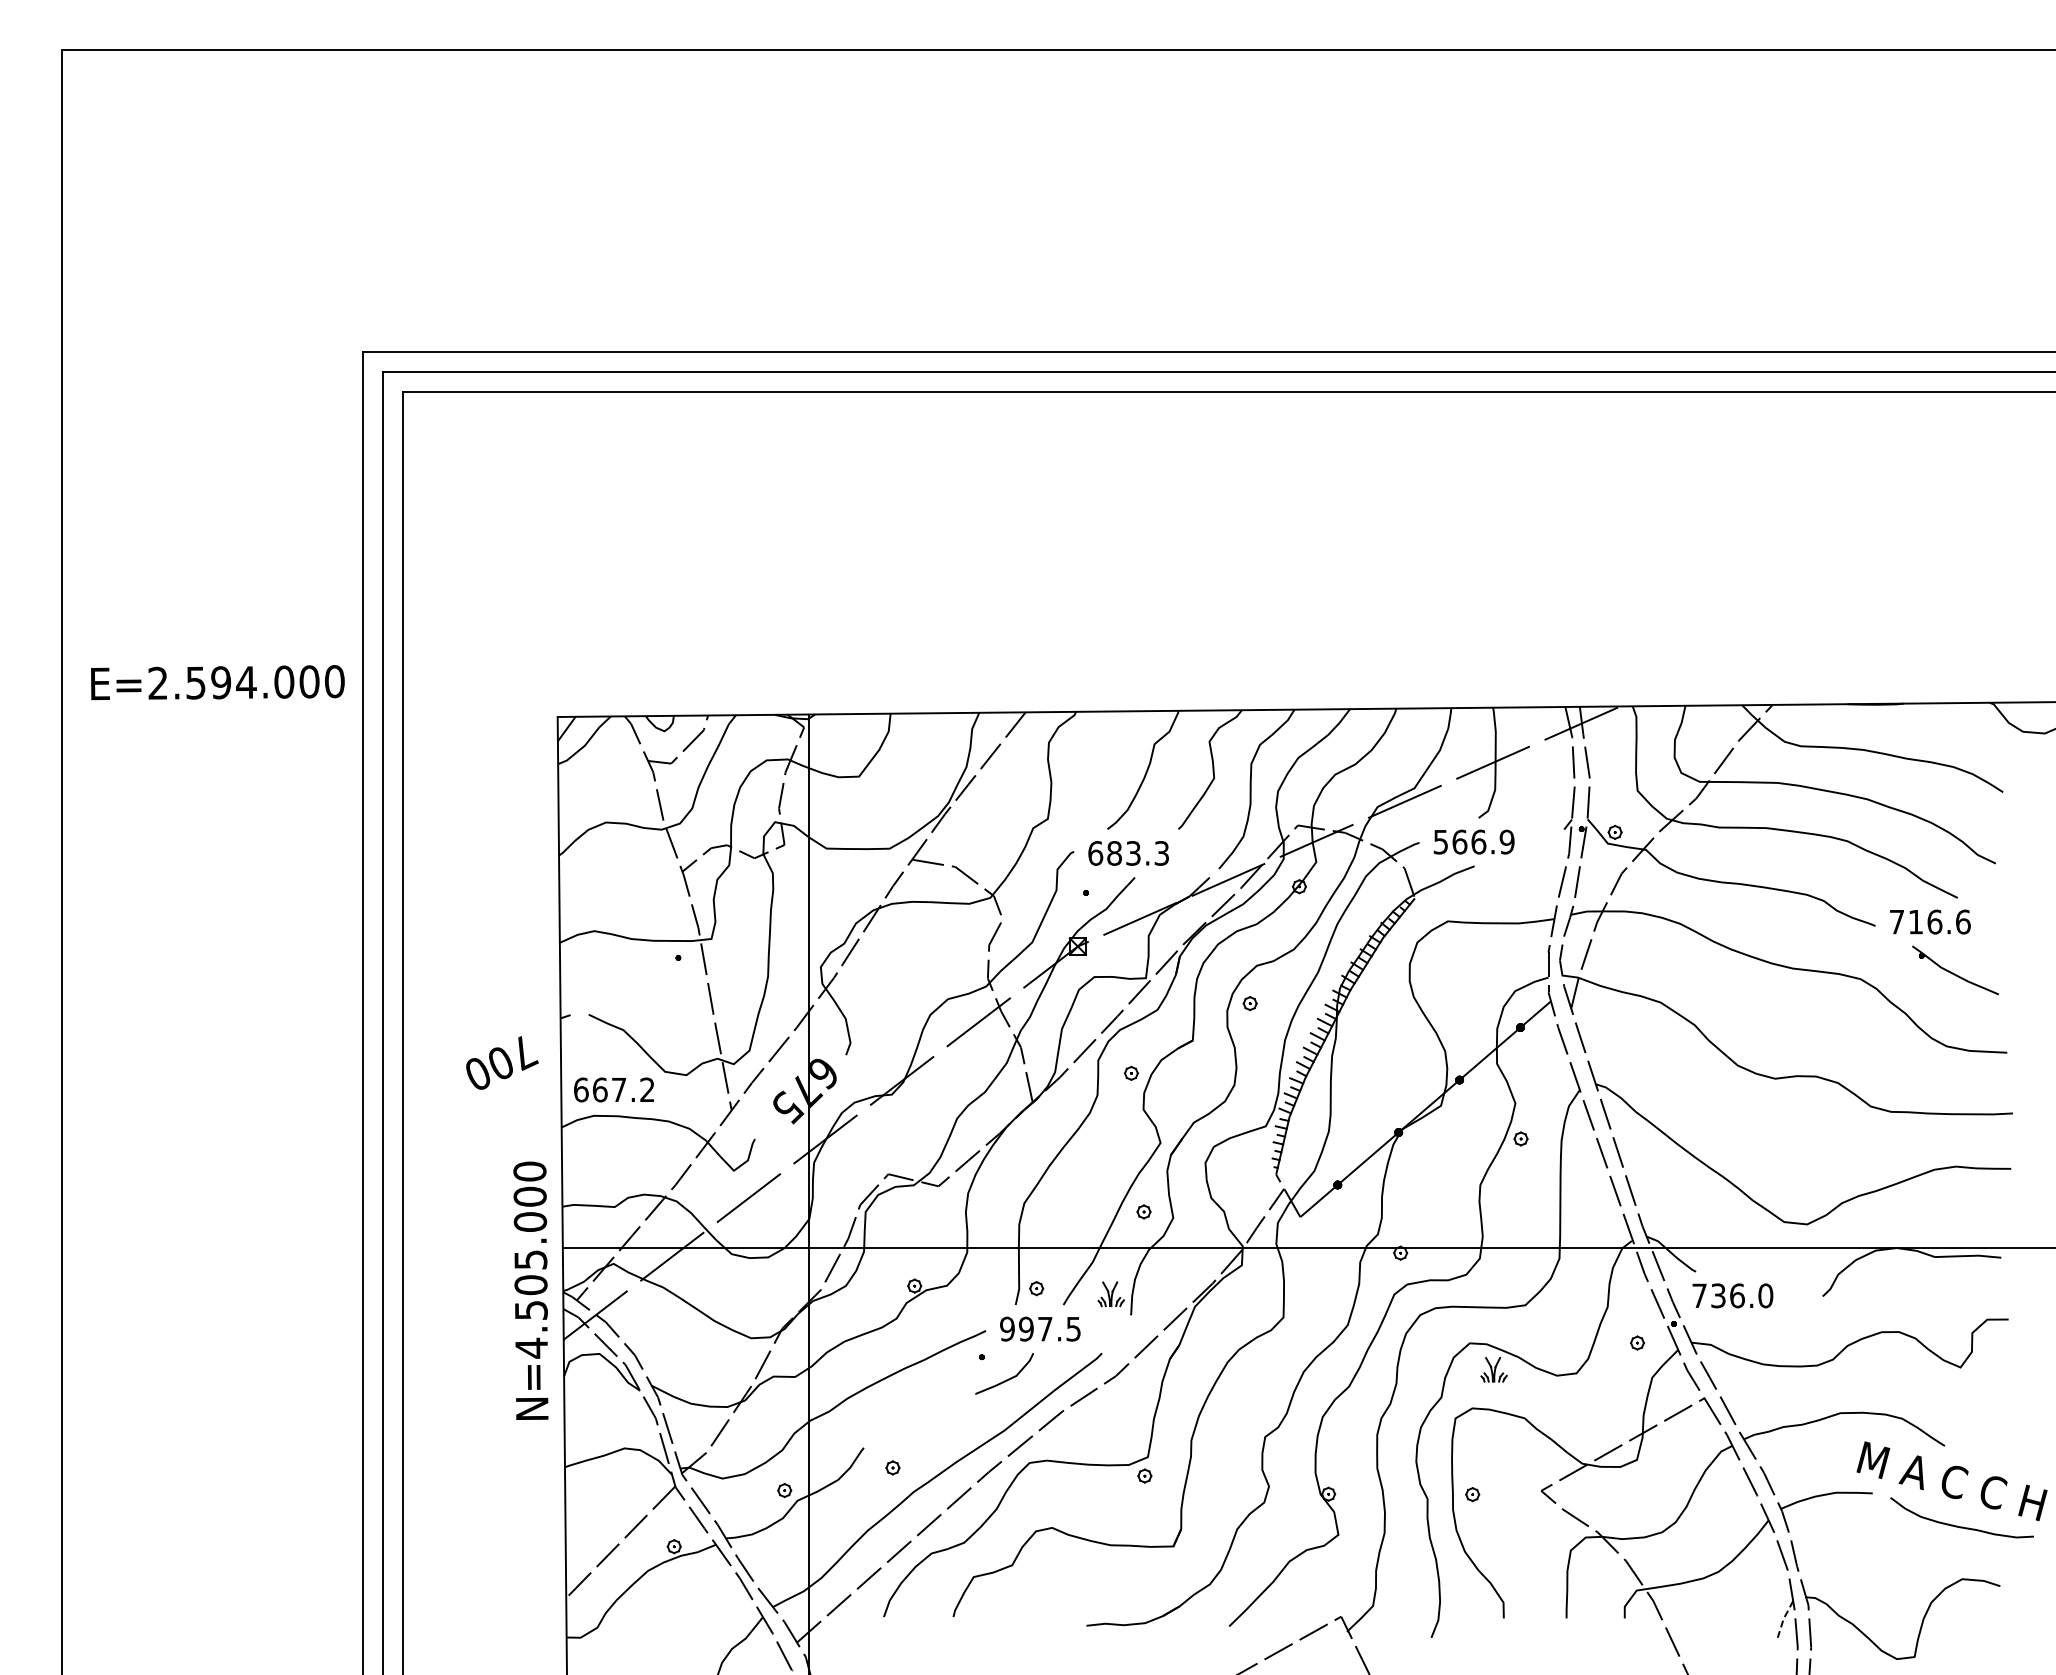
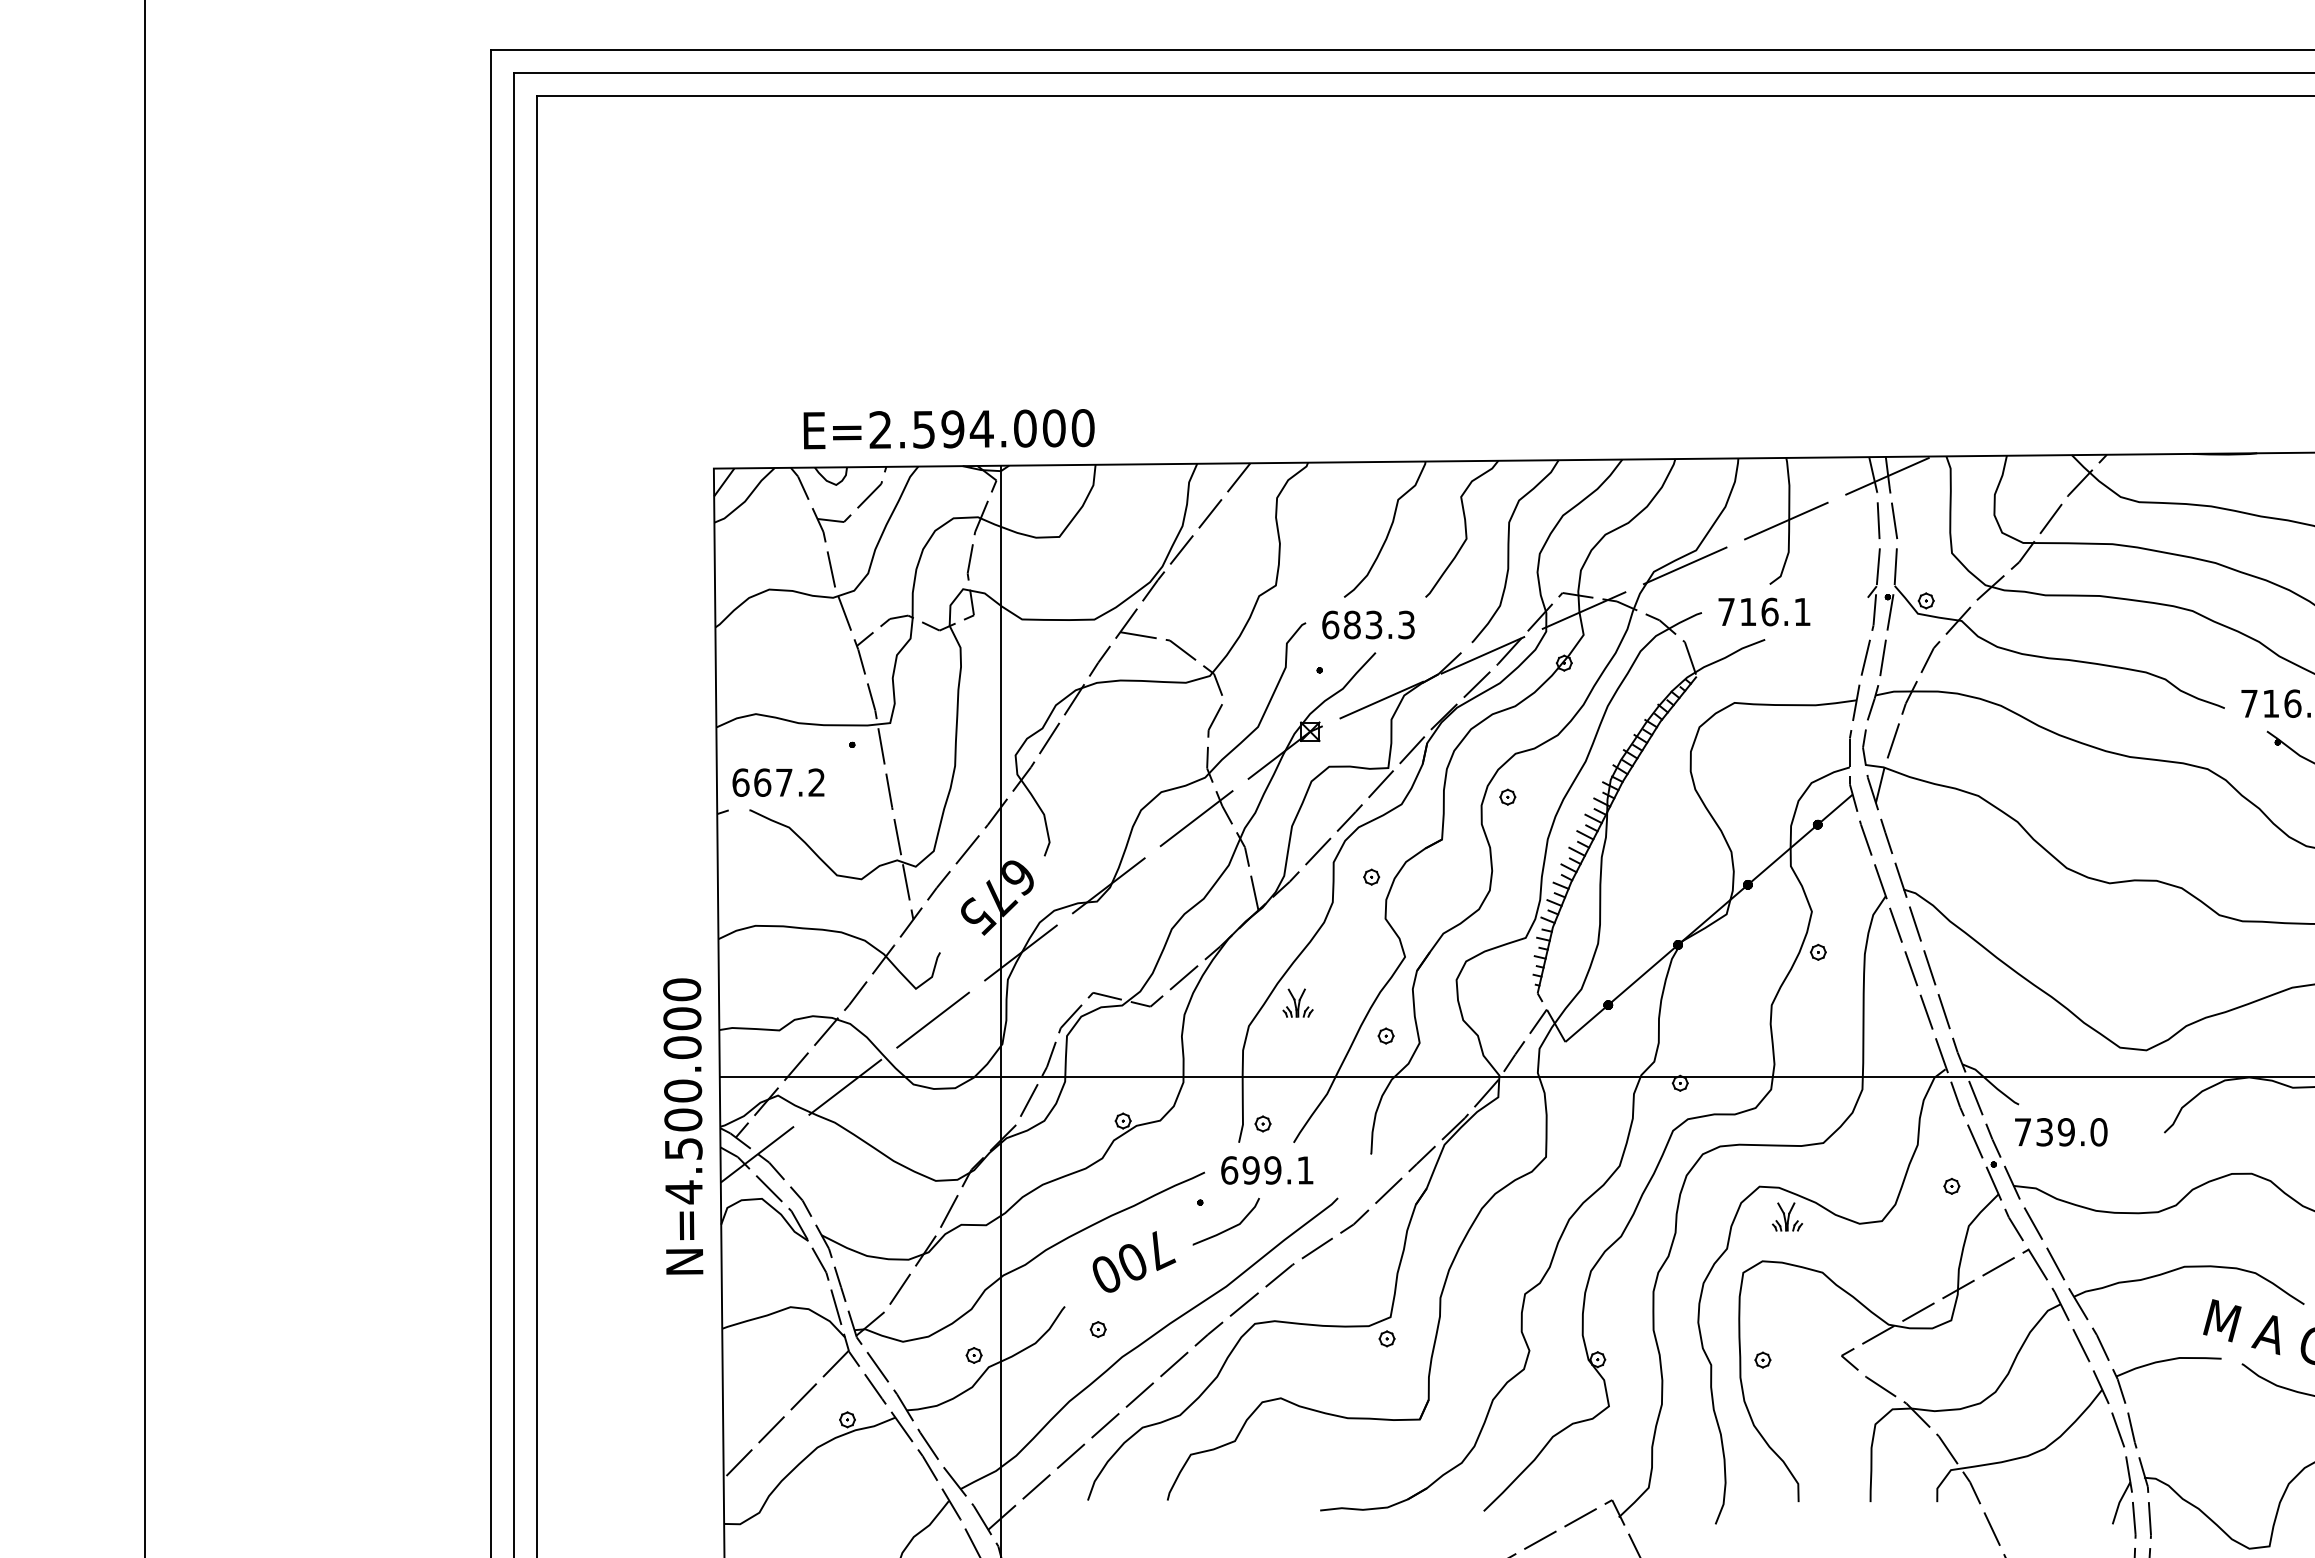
text: (217, 682) -> (948, 429), moved
text: (1473, 841) -> (1763, 611), 566.9 -> 716.1
text: (502, 1062) -> (1134, 1261), moved
text: (613, 1089) -> (777, 782), moved
text: (530, 1259) -> (682, 1090), N=4.505.000 -> N=4.500.000
part: (1110, 1294) -> (1297, 1003), moved
text: (1737, 1295) -> (2066, 1131), 736.0 -> 739.0
text: (1040, 1328) -> (1267, 1169), 997.5 -> 699.1
line: (1783, 1618) -> (2119, 1502), dashed -> solid

